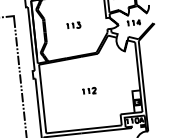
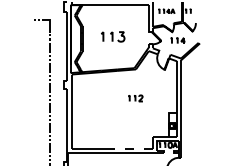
part: (73, 25) -> (113, 36), size x1.6
part: (89, 91) -> (135, 98), moved
line: (100, 127) -> (130, 148), solid -> dashed

